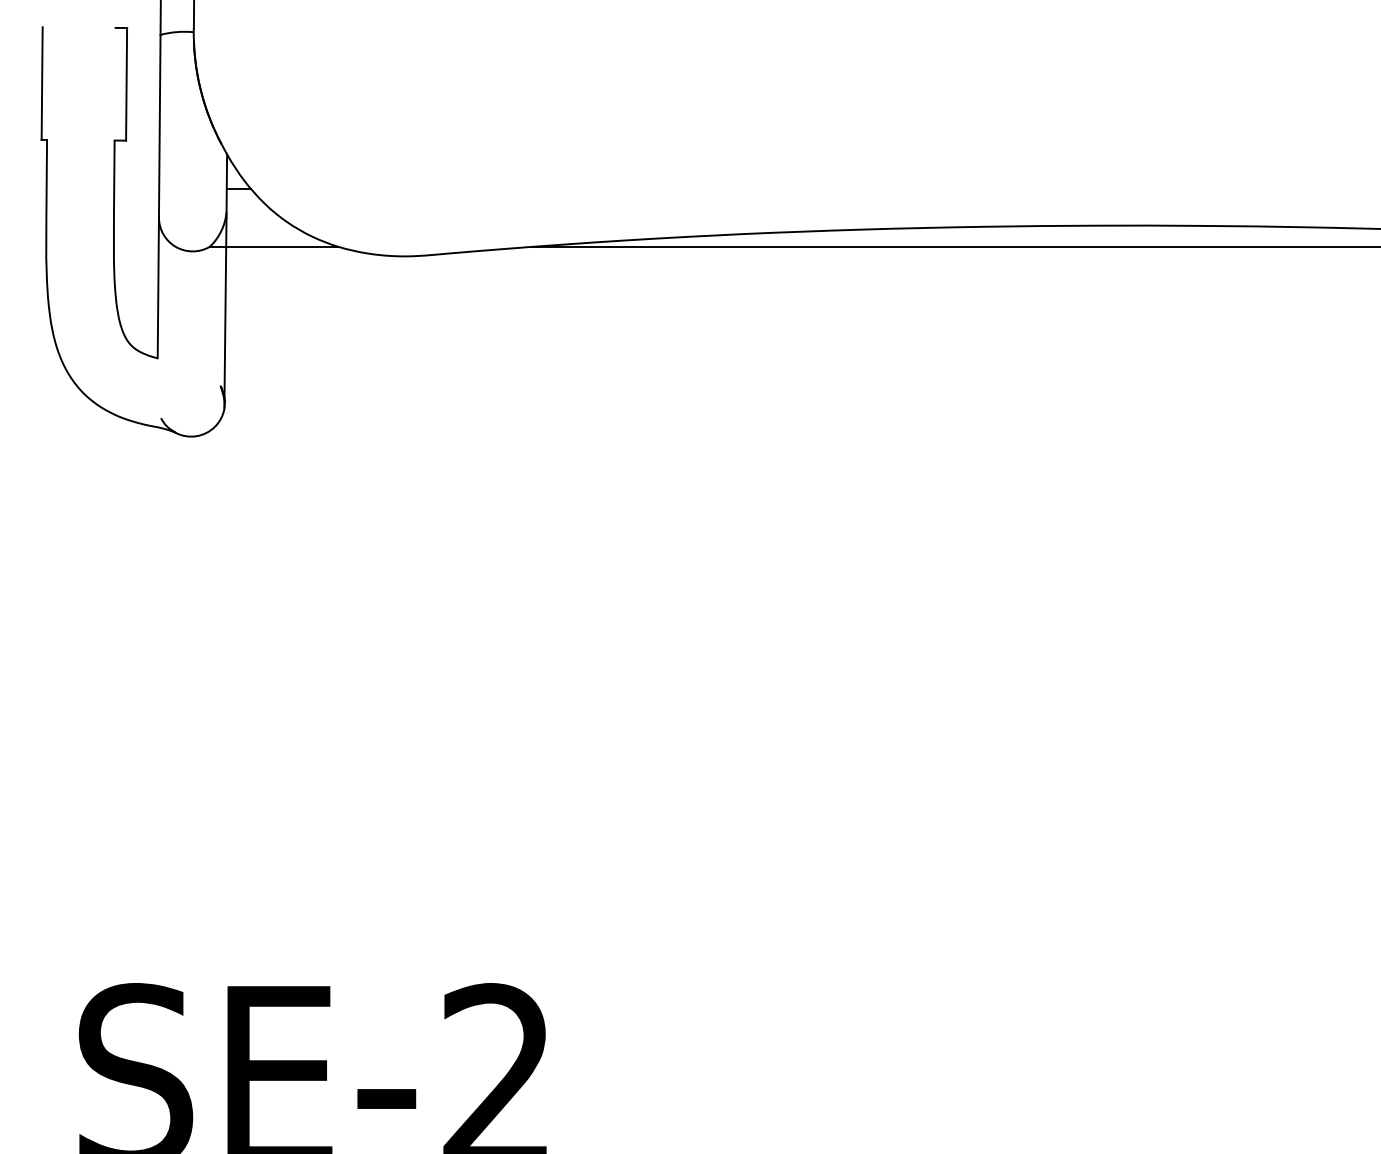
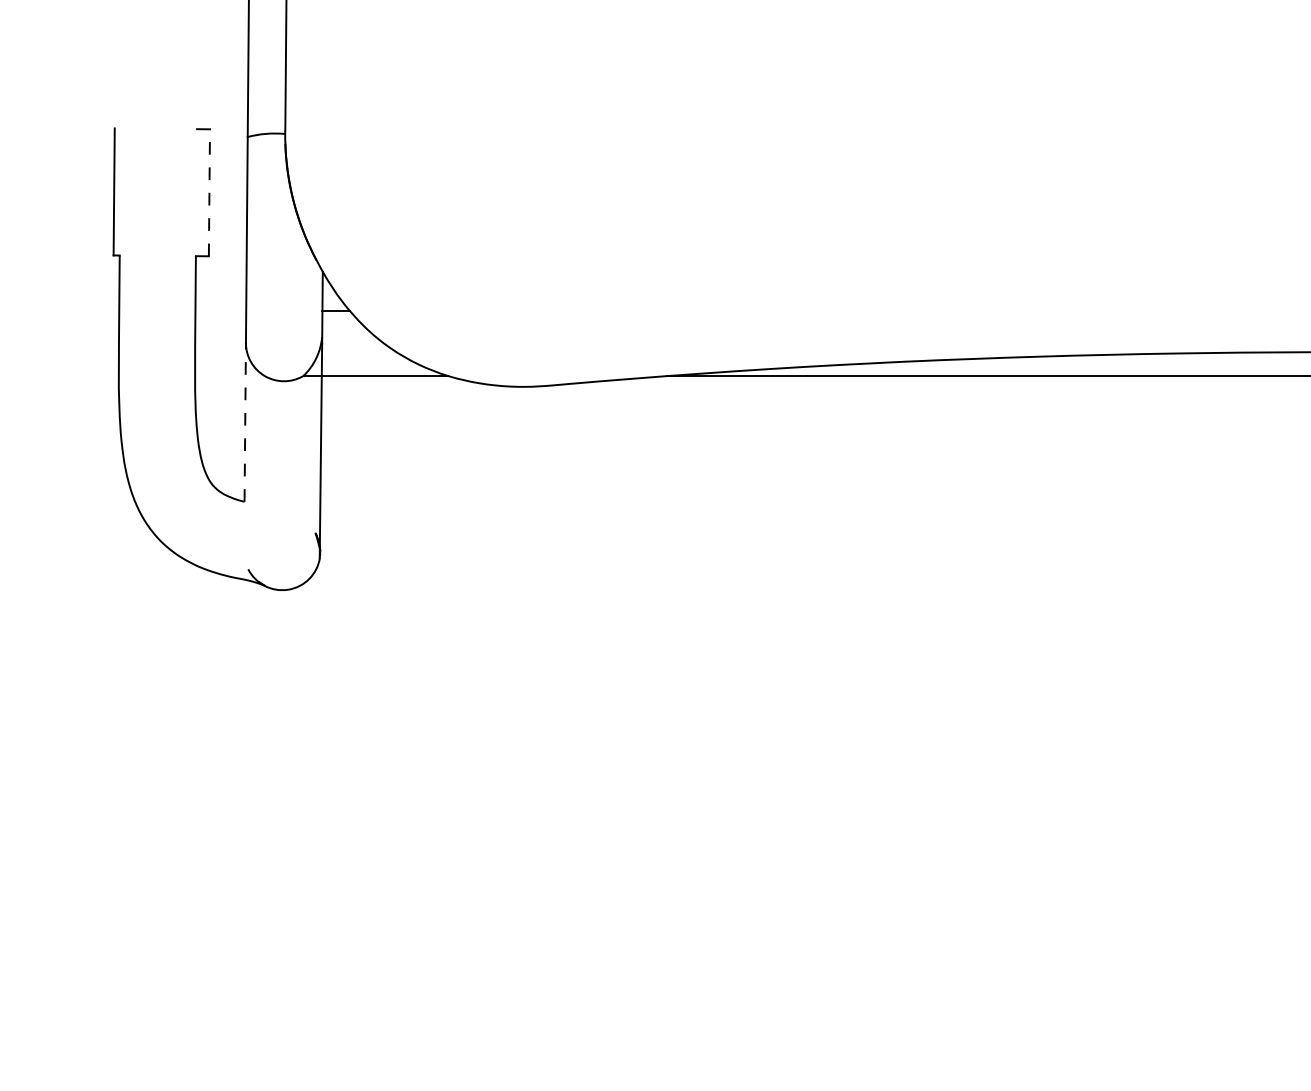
line: (126, 83) -> (209, 191), solid -> dashed
line: (158, 287) -> (245, 421), solid -> dashed

